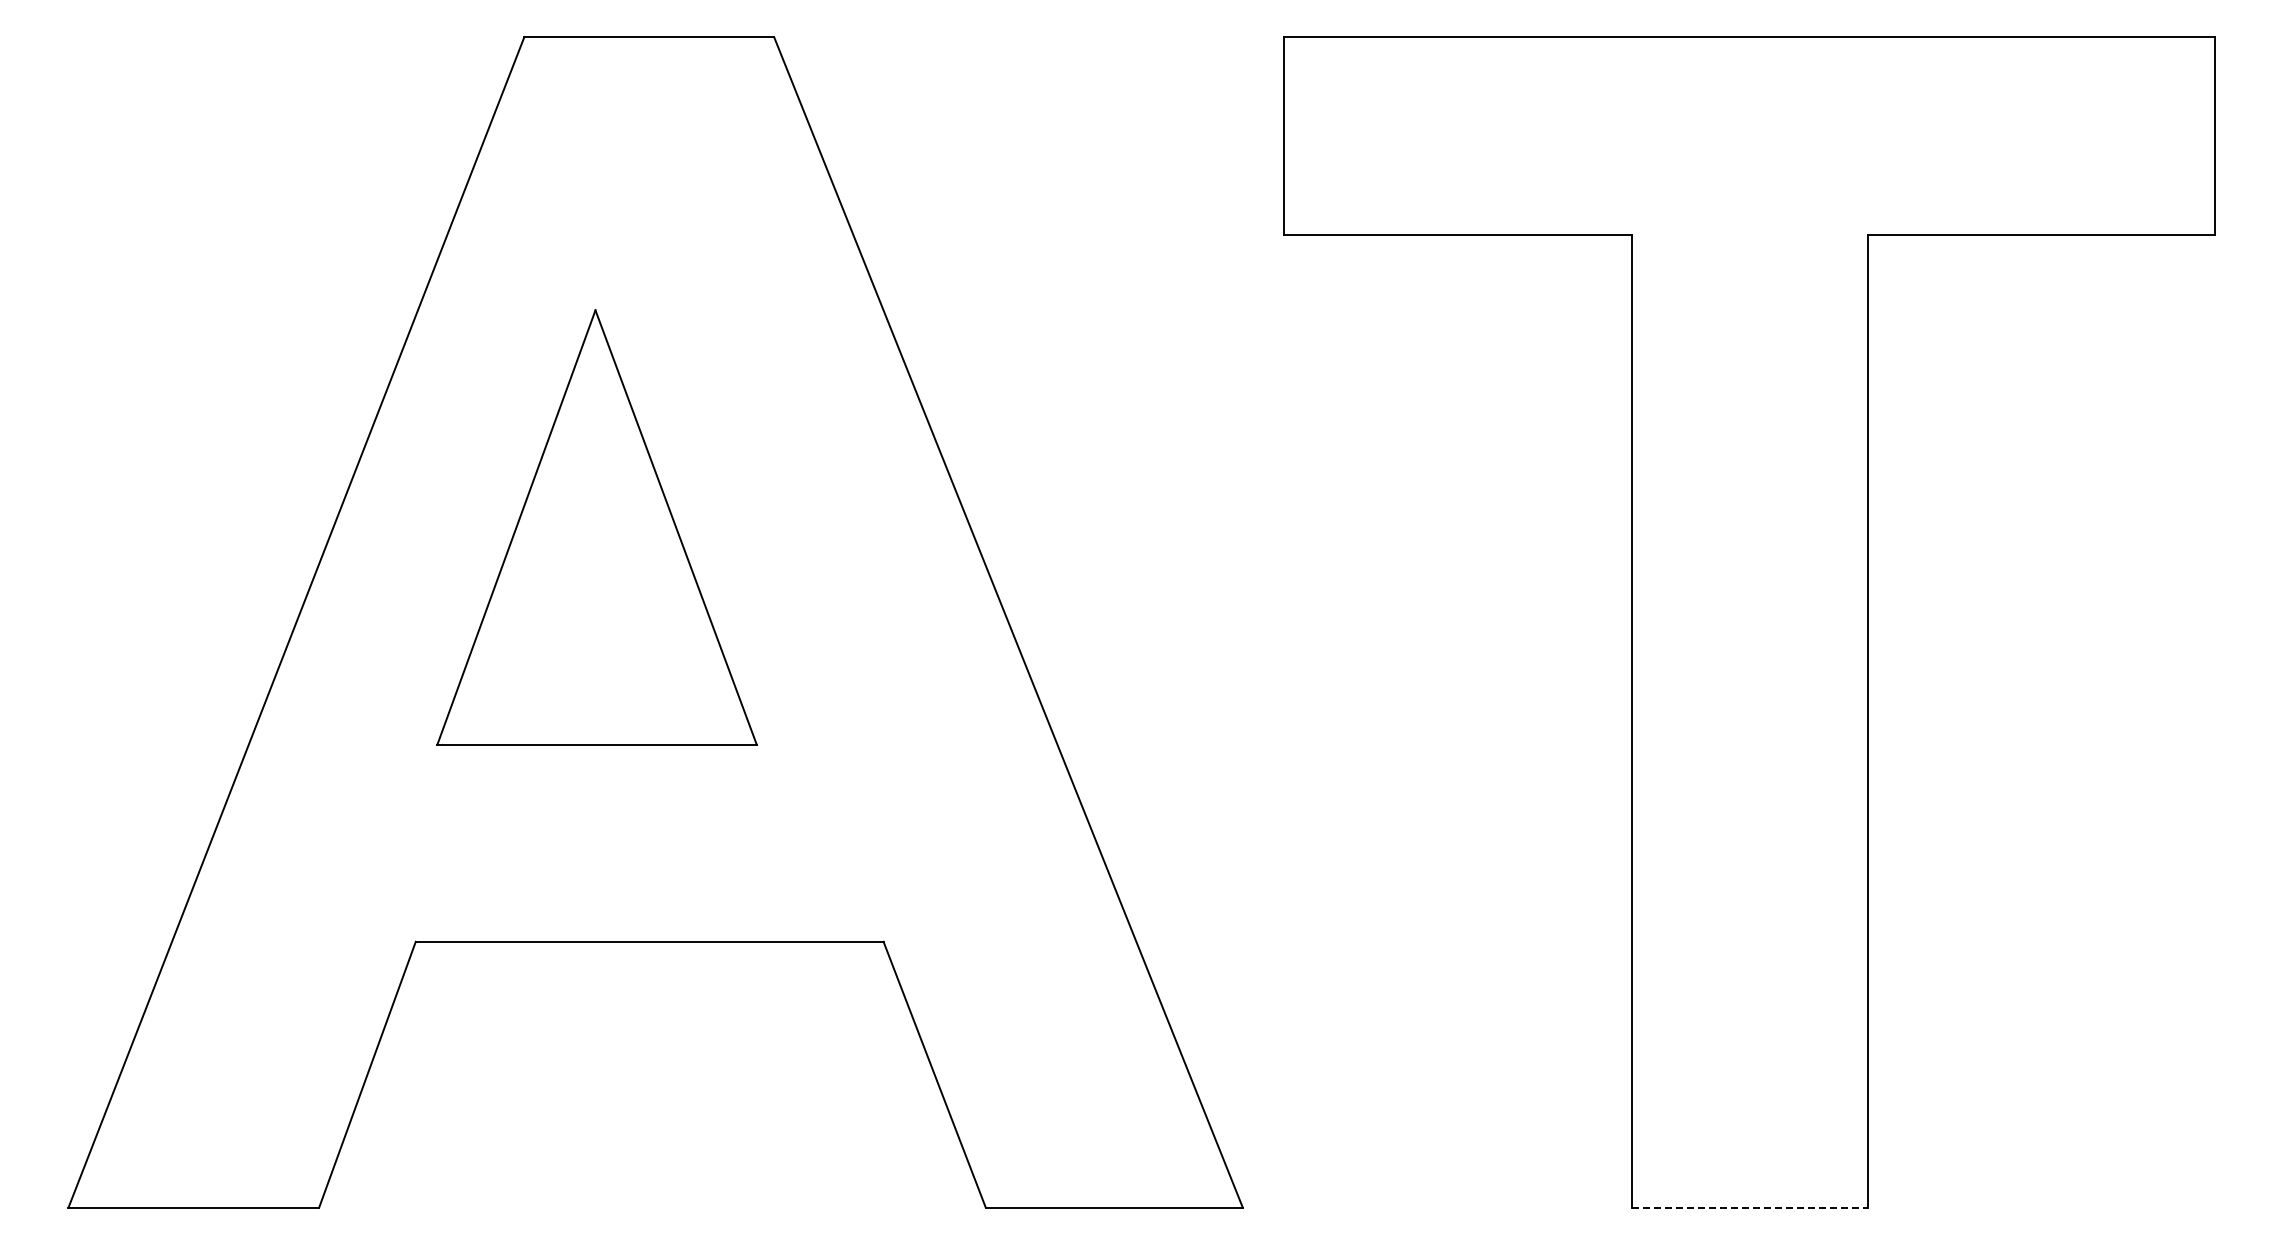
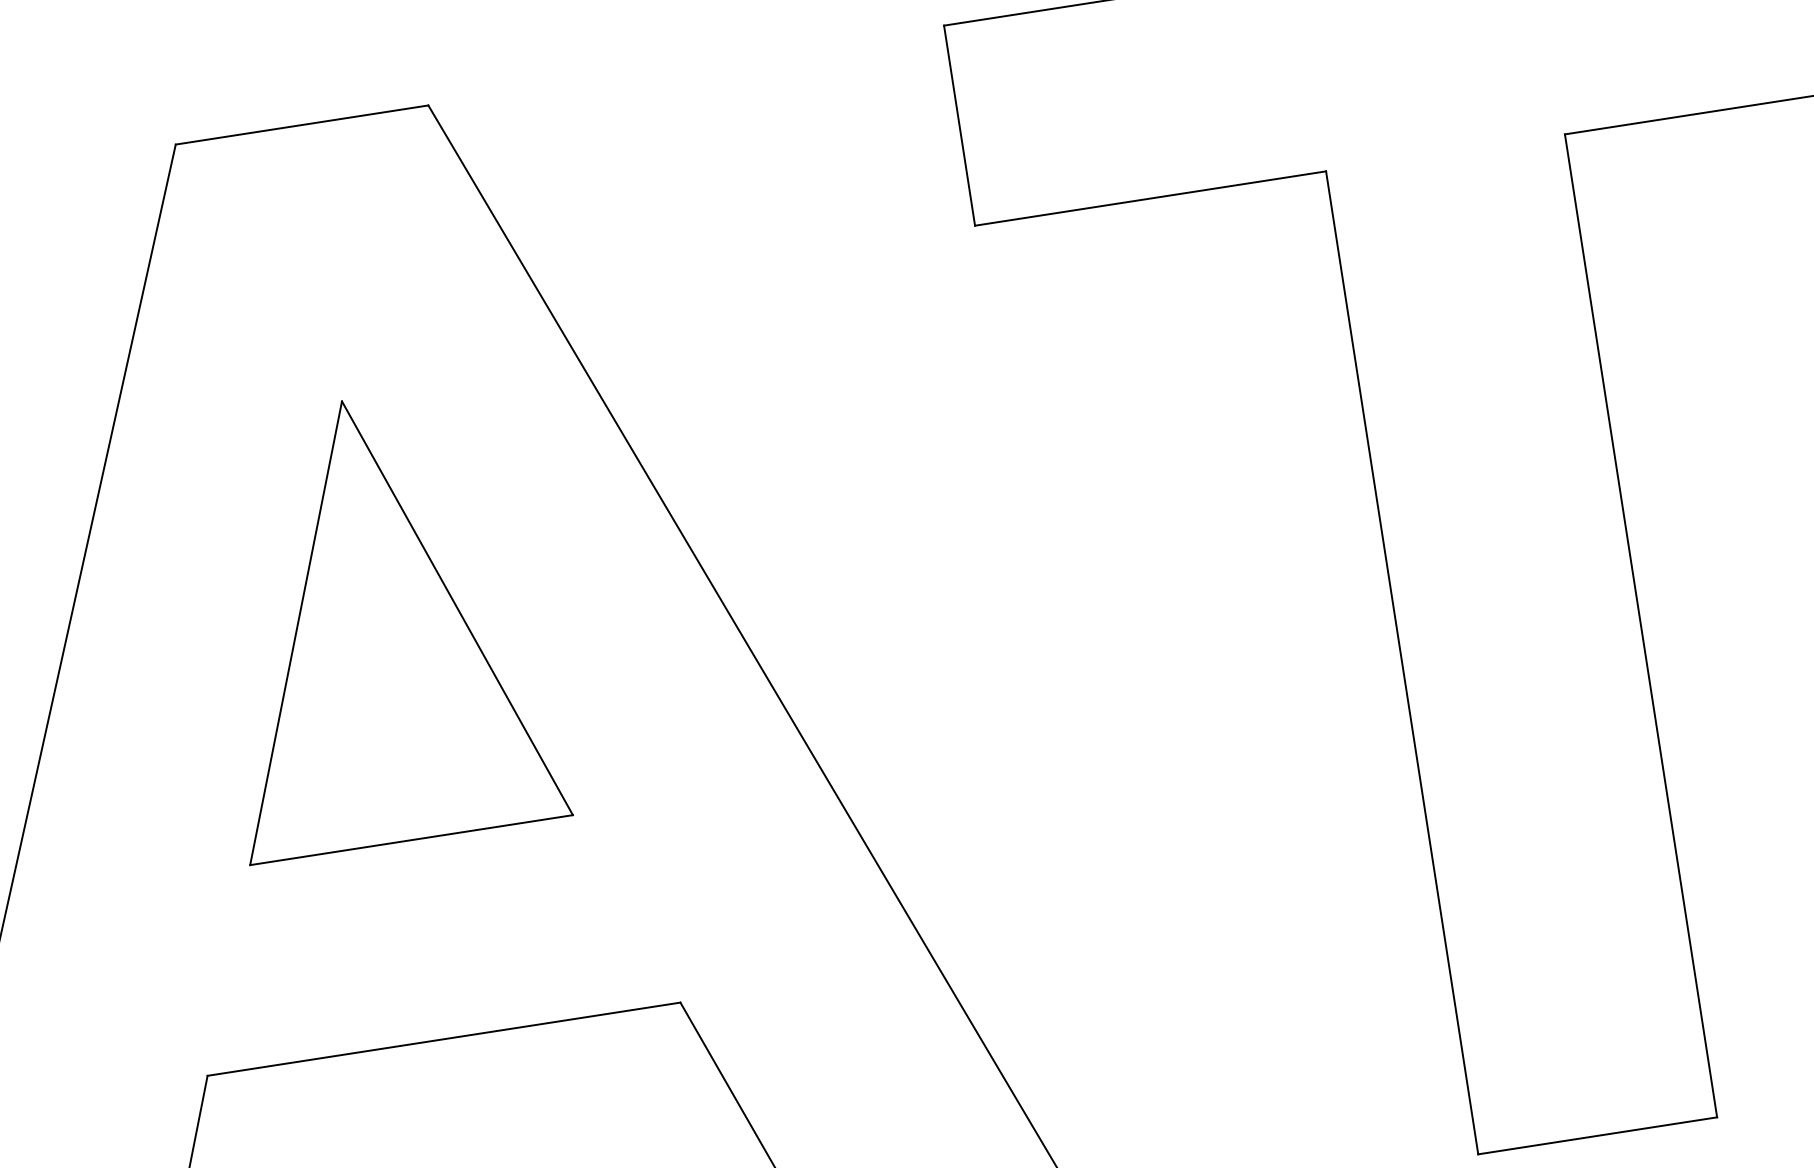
part: (596, 527) -> (376, 620), moved
line: (1750, 1207) -> (1598, 1135), dashed -> solid

